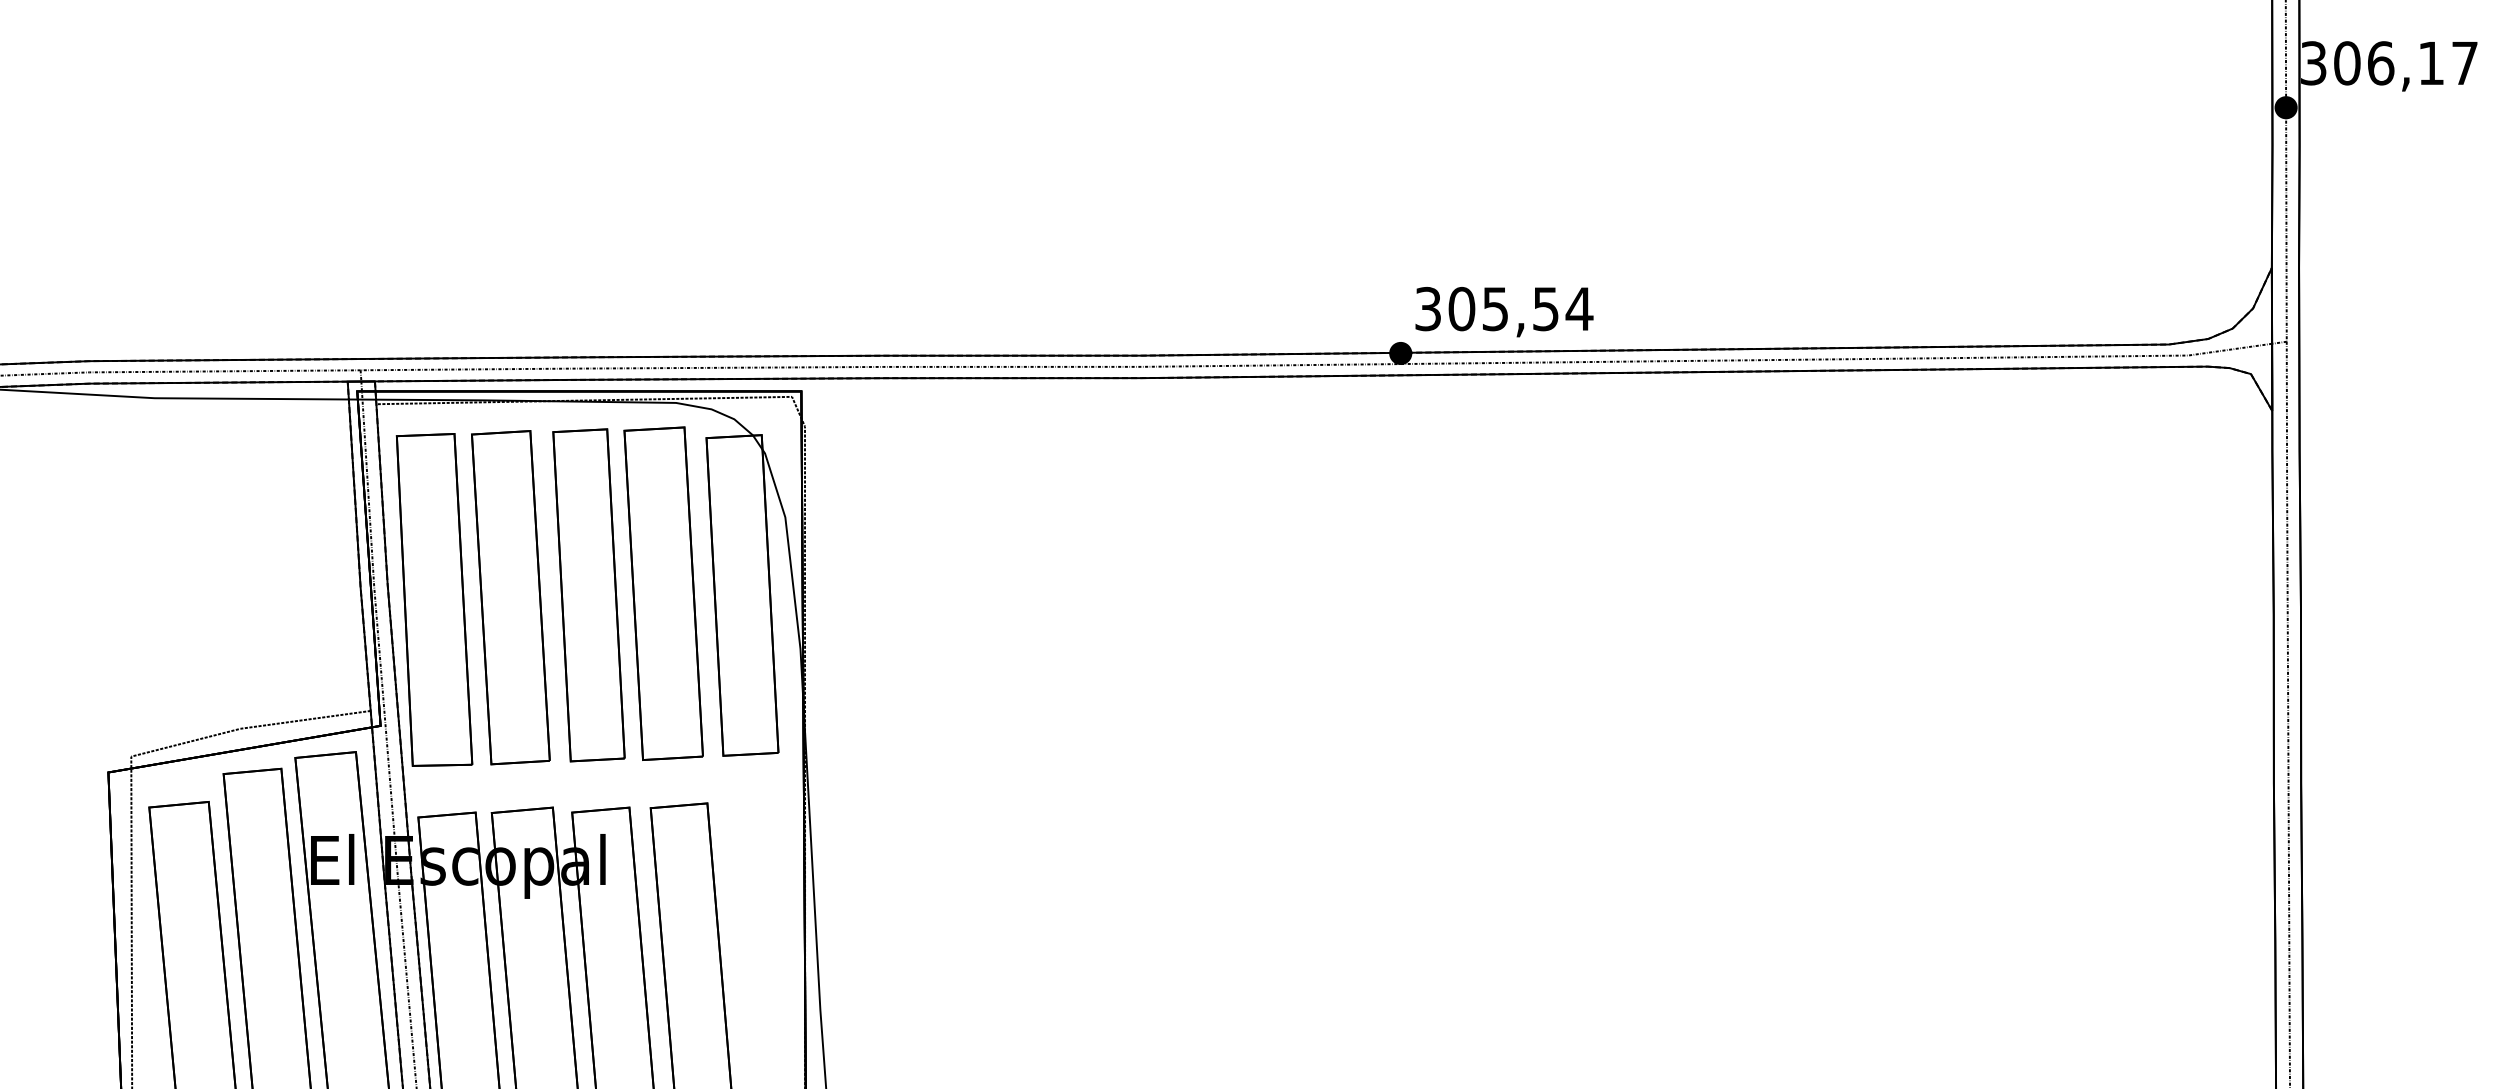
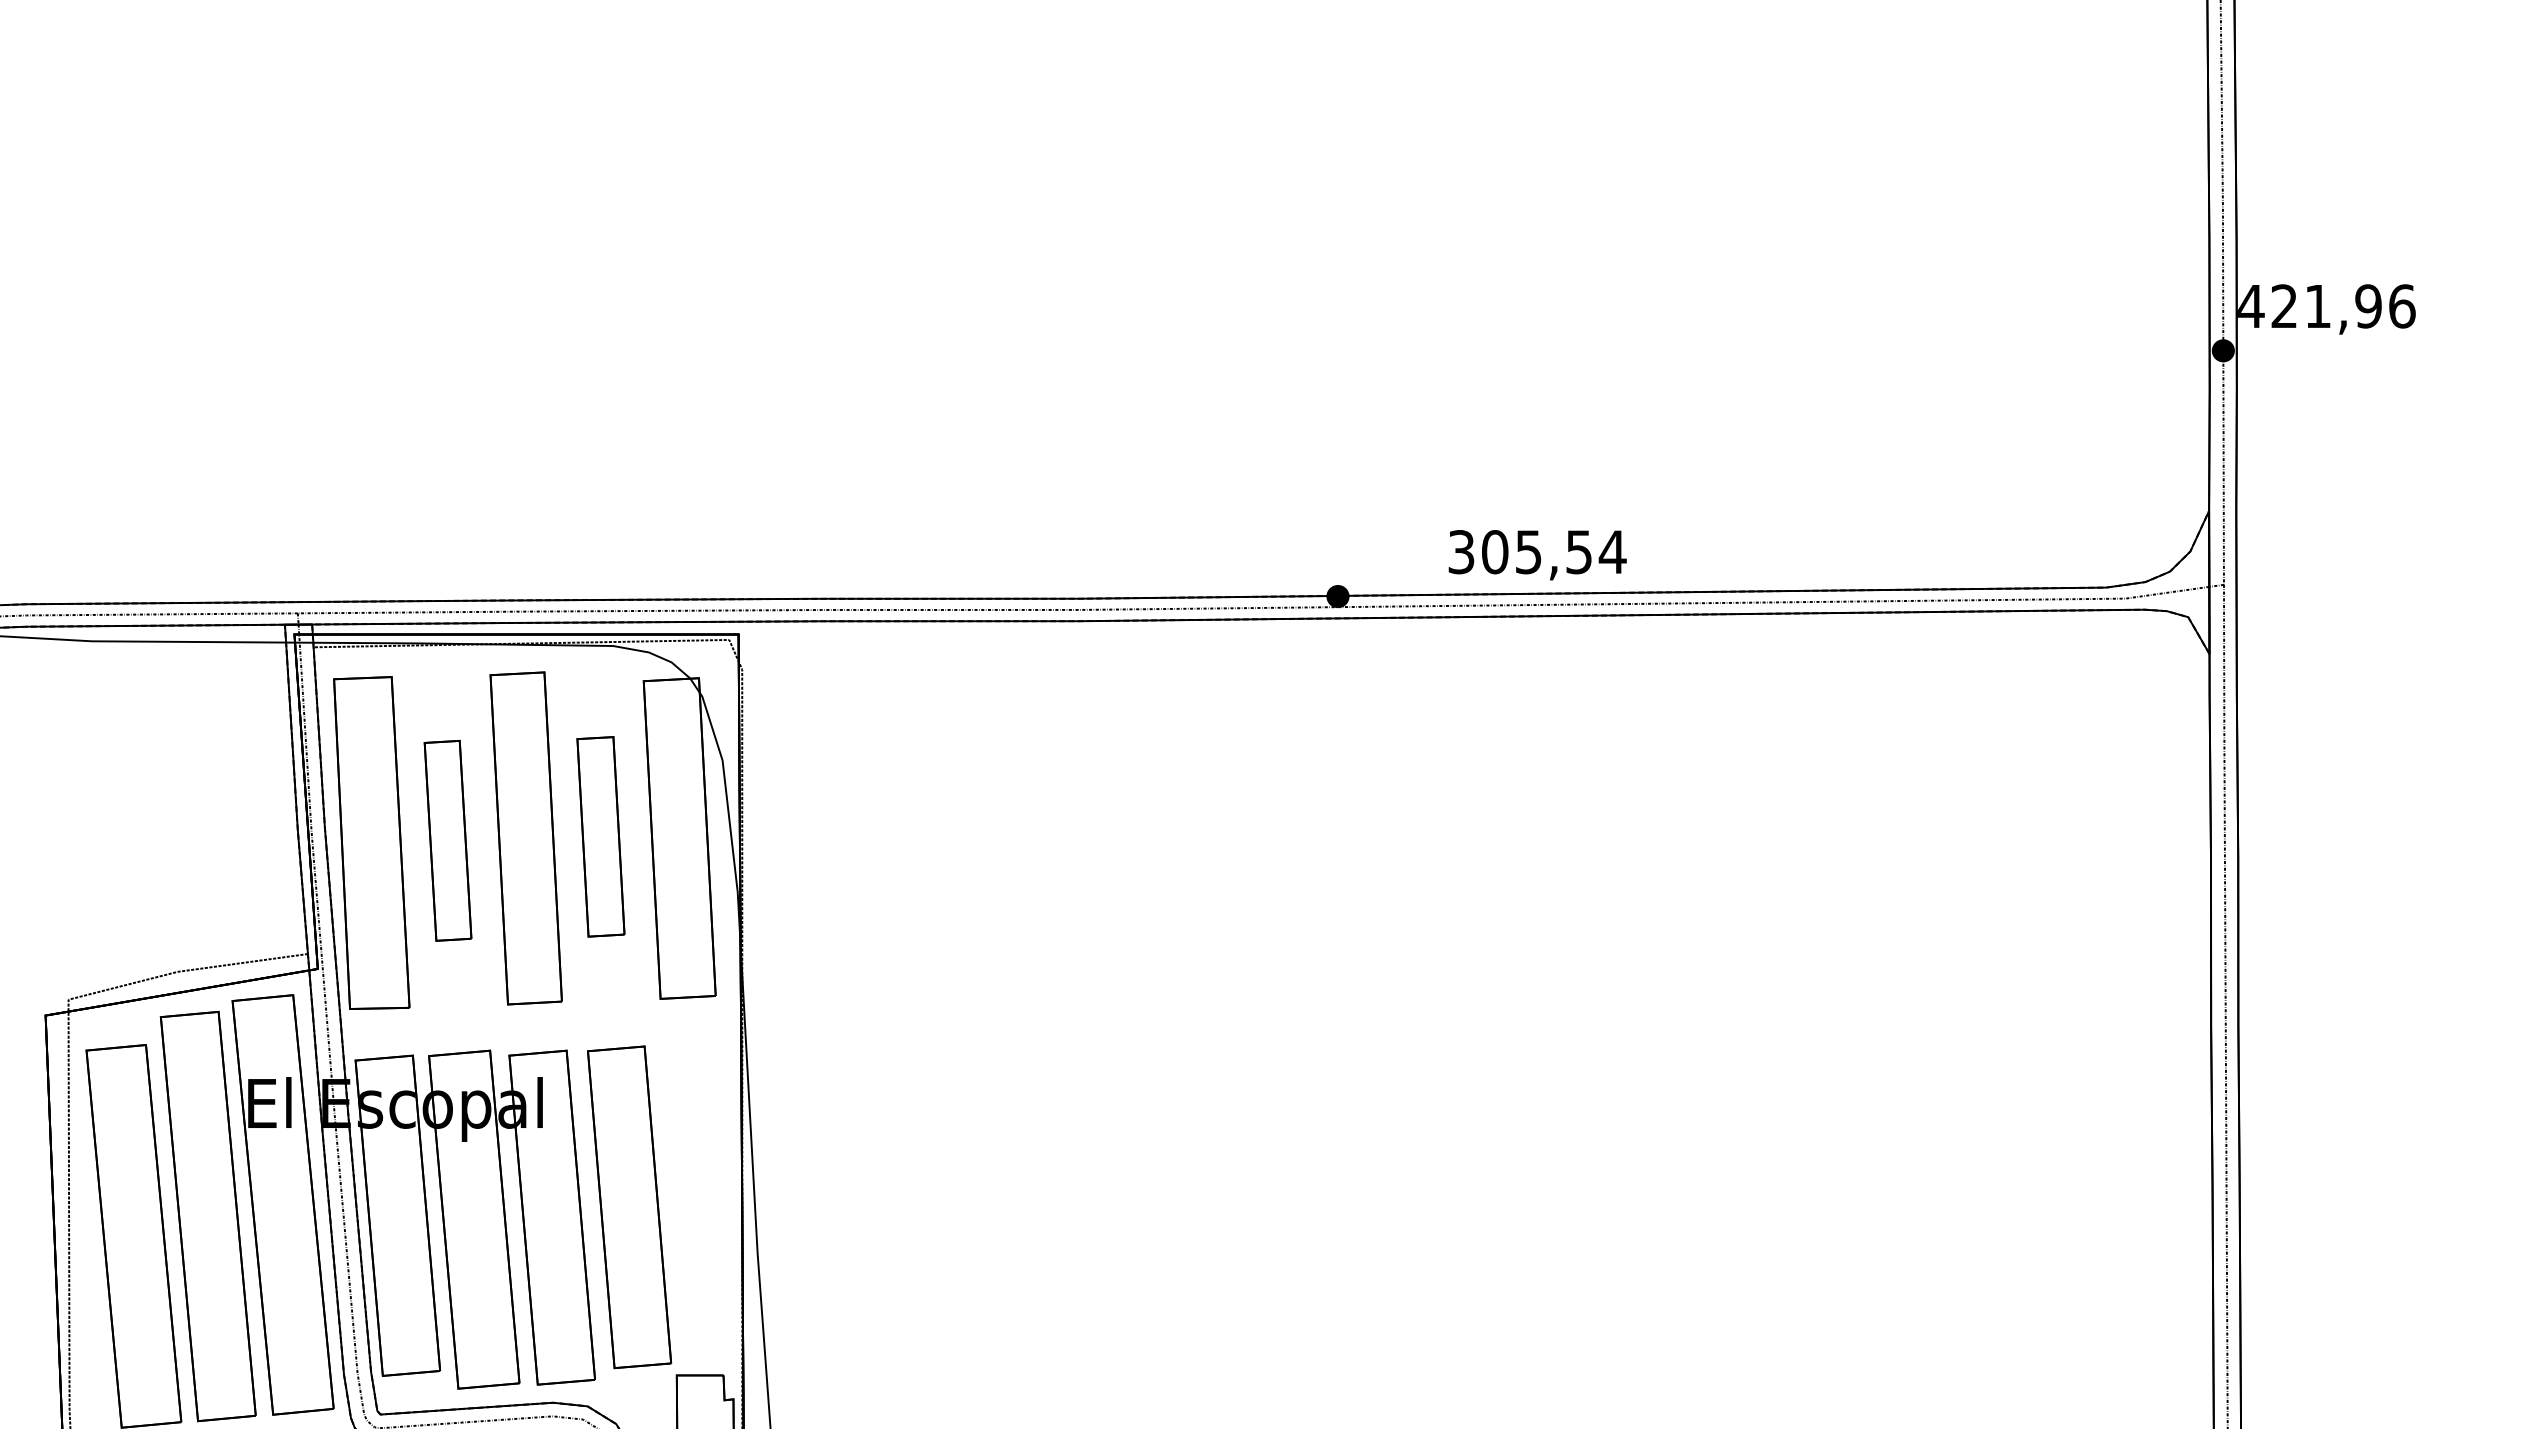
text: (2389, 63) -> (2326, 306), 306,17 -> 421,96
text: (1504, 312) -> (1537, 555), moved
part: (663, 593) -> (600, 836), size x0.6
part: (510, 597) -> (447, 840), size x0.6

